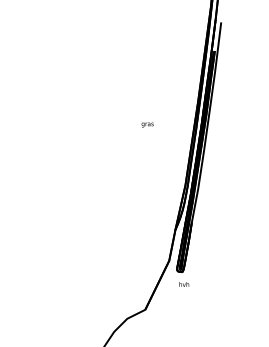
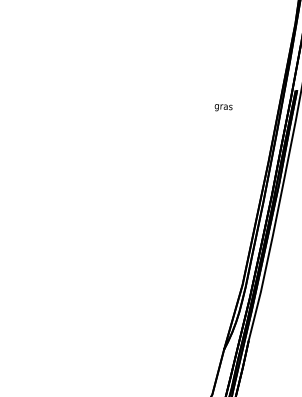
text: (147, 124) -> (223, 107), moved

